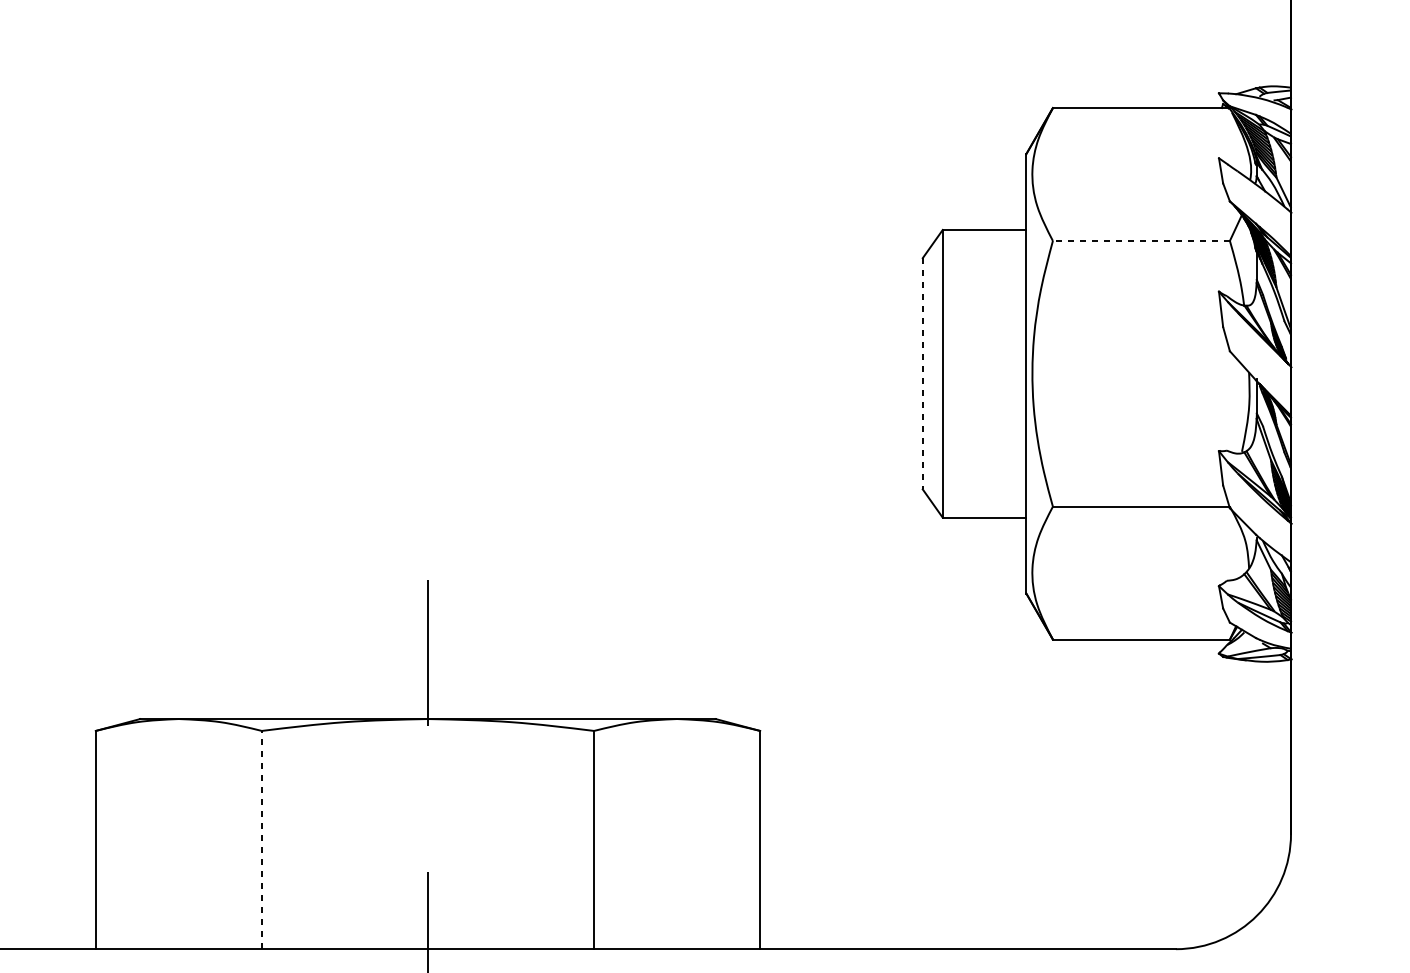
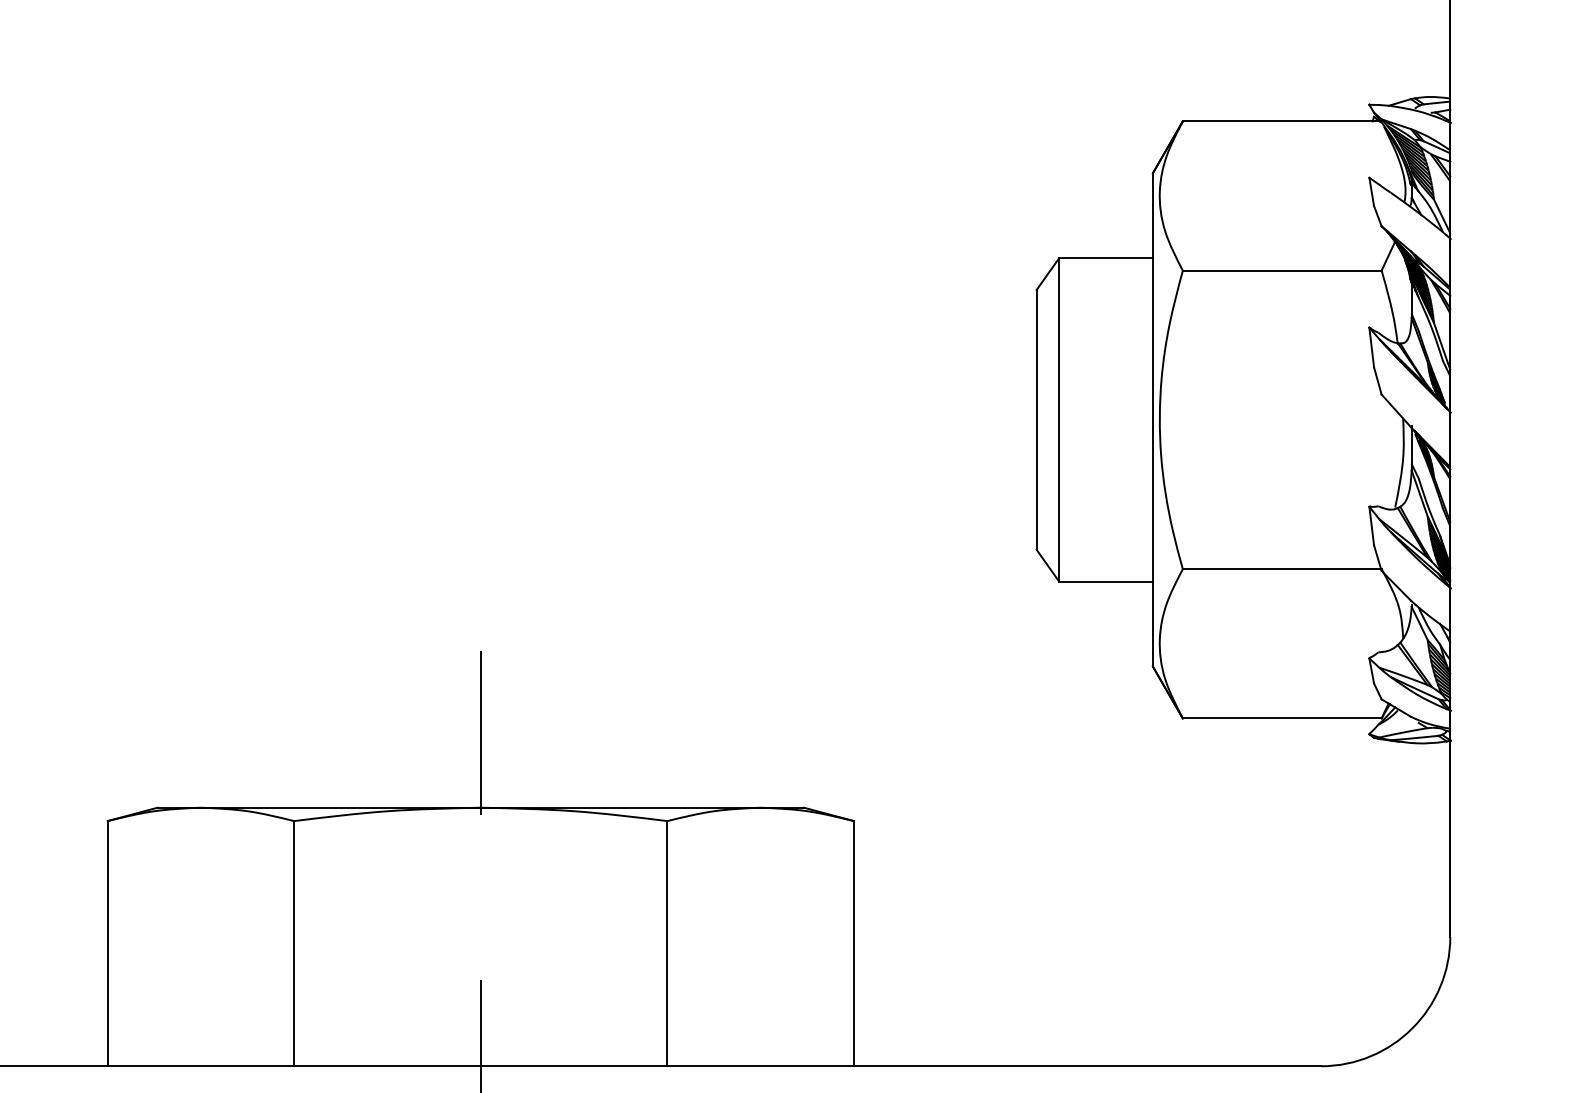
line: (1140, 240) -> (1281, 270), dashed -> solid
line: (922, 373) -> (1036, 419), dashed -> solid
line: (262, 839) -> (294, 943), dashed -> solid

